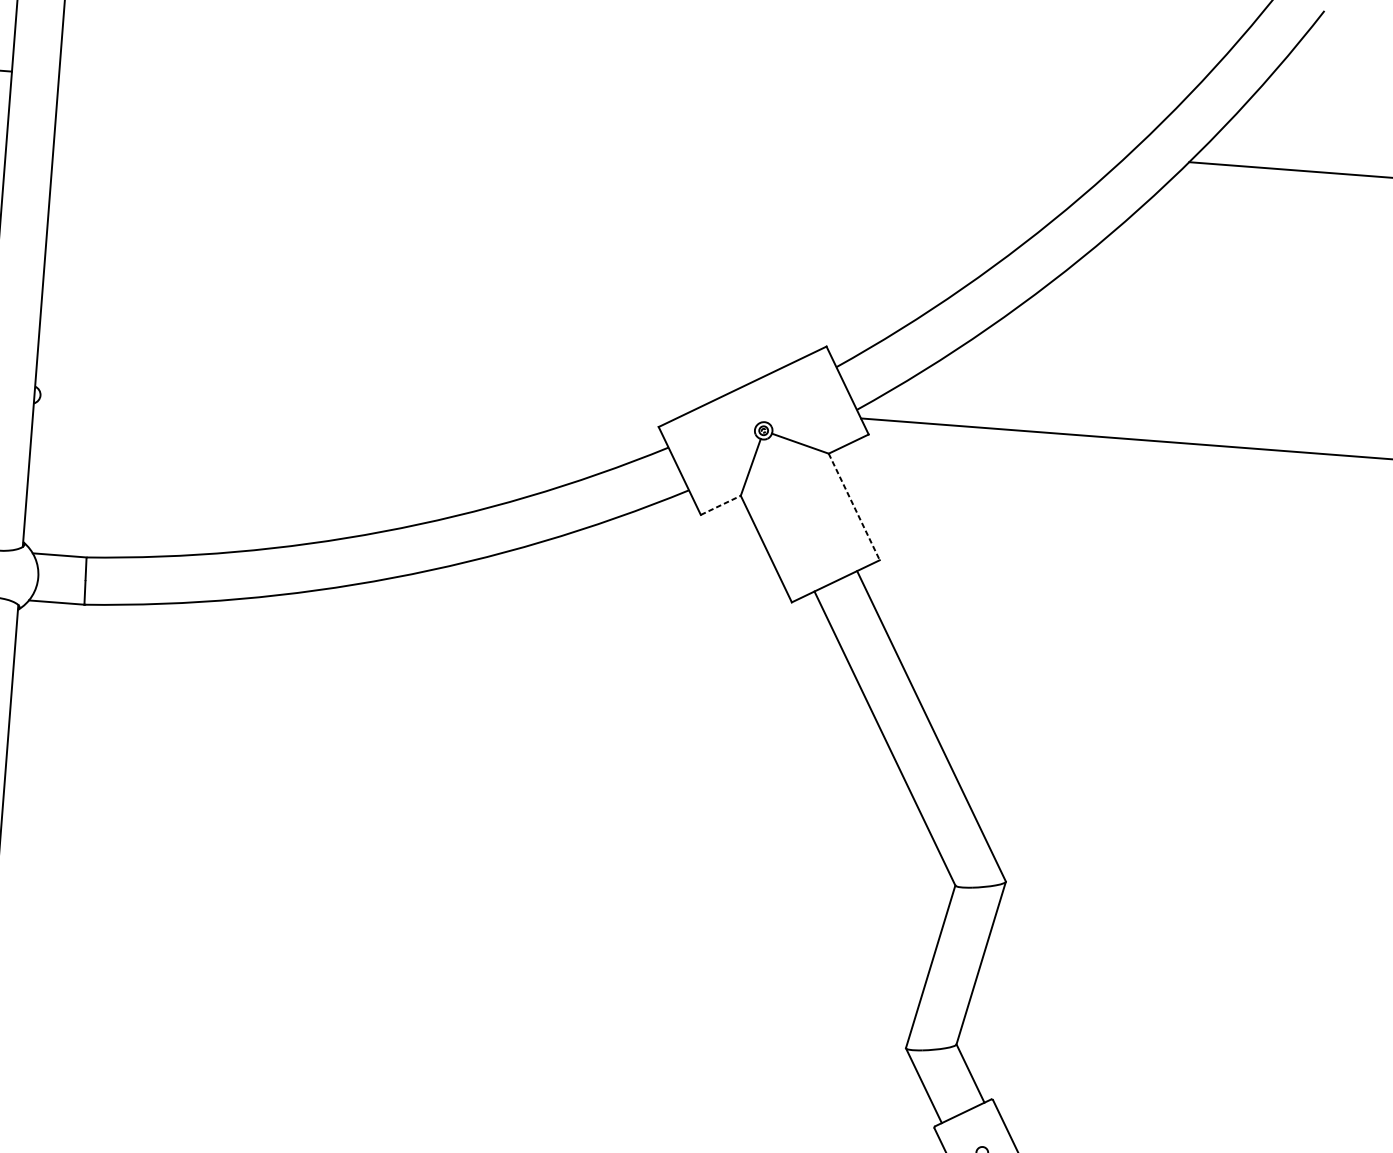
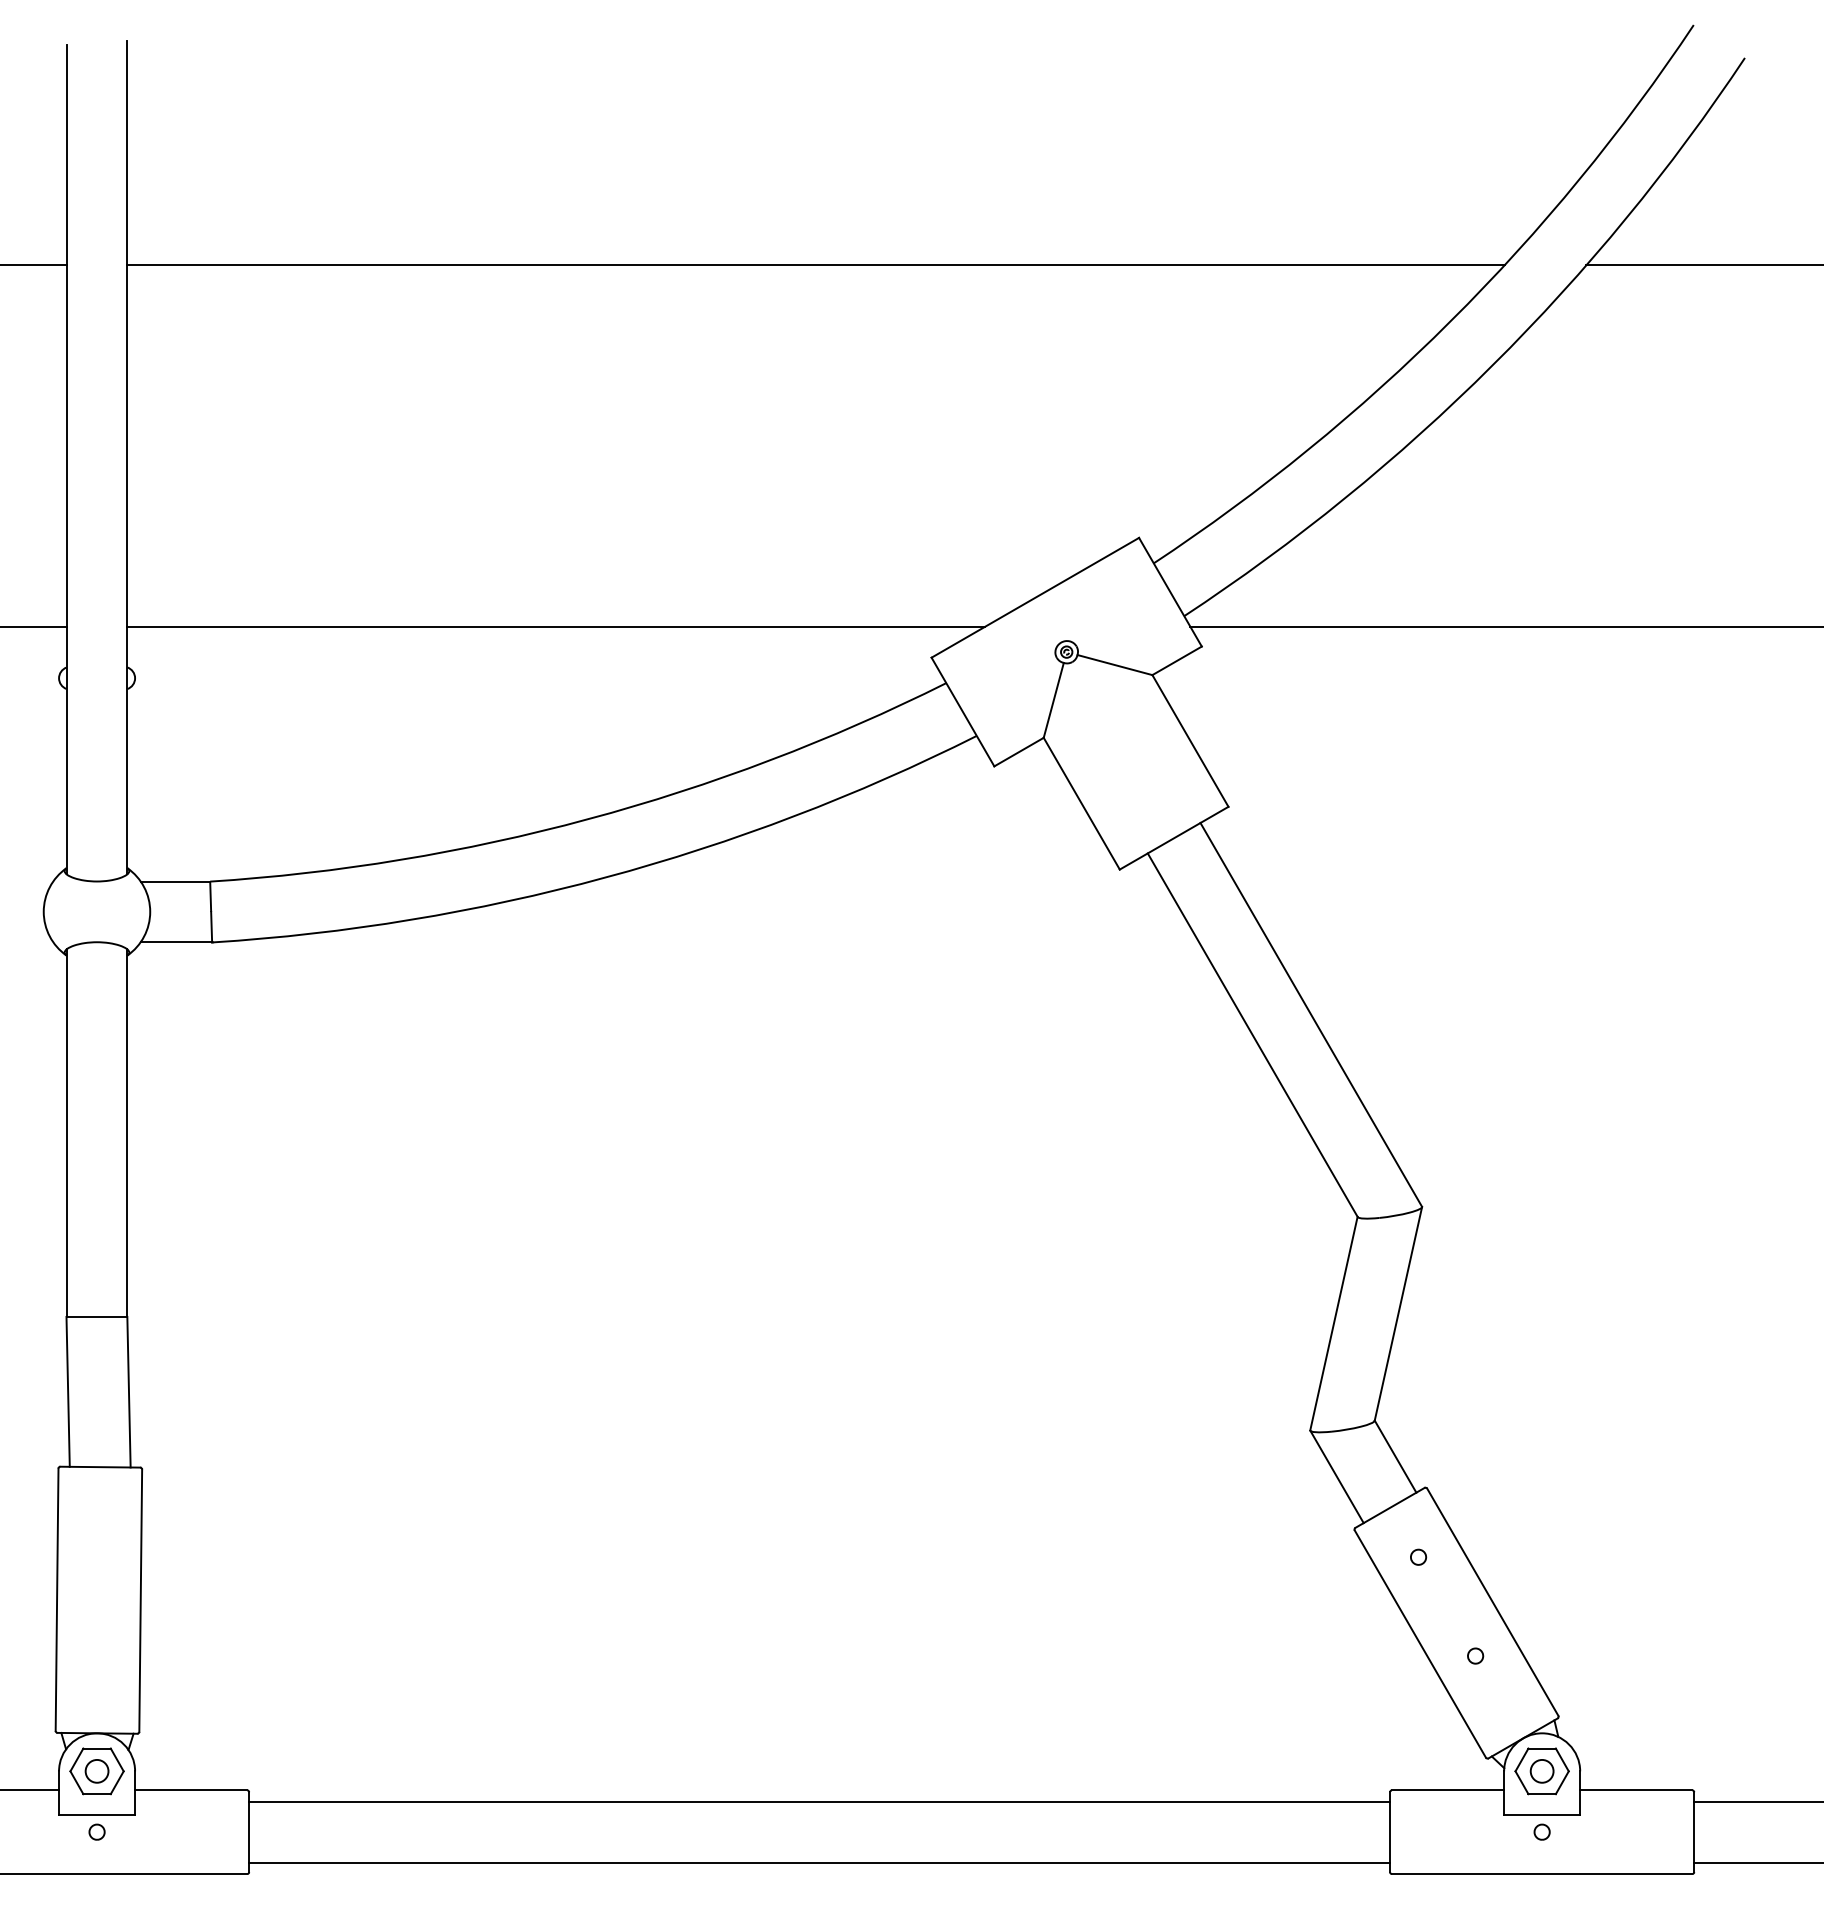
line: (592, 116) -> (815, 265), added
line: (370, 380) -> (556, 626), added
line: (721, 505) -> (1019, 752), dashed -> solid
line: (854, 507) -> (1190, 741), dashed -> solid

